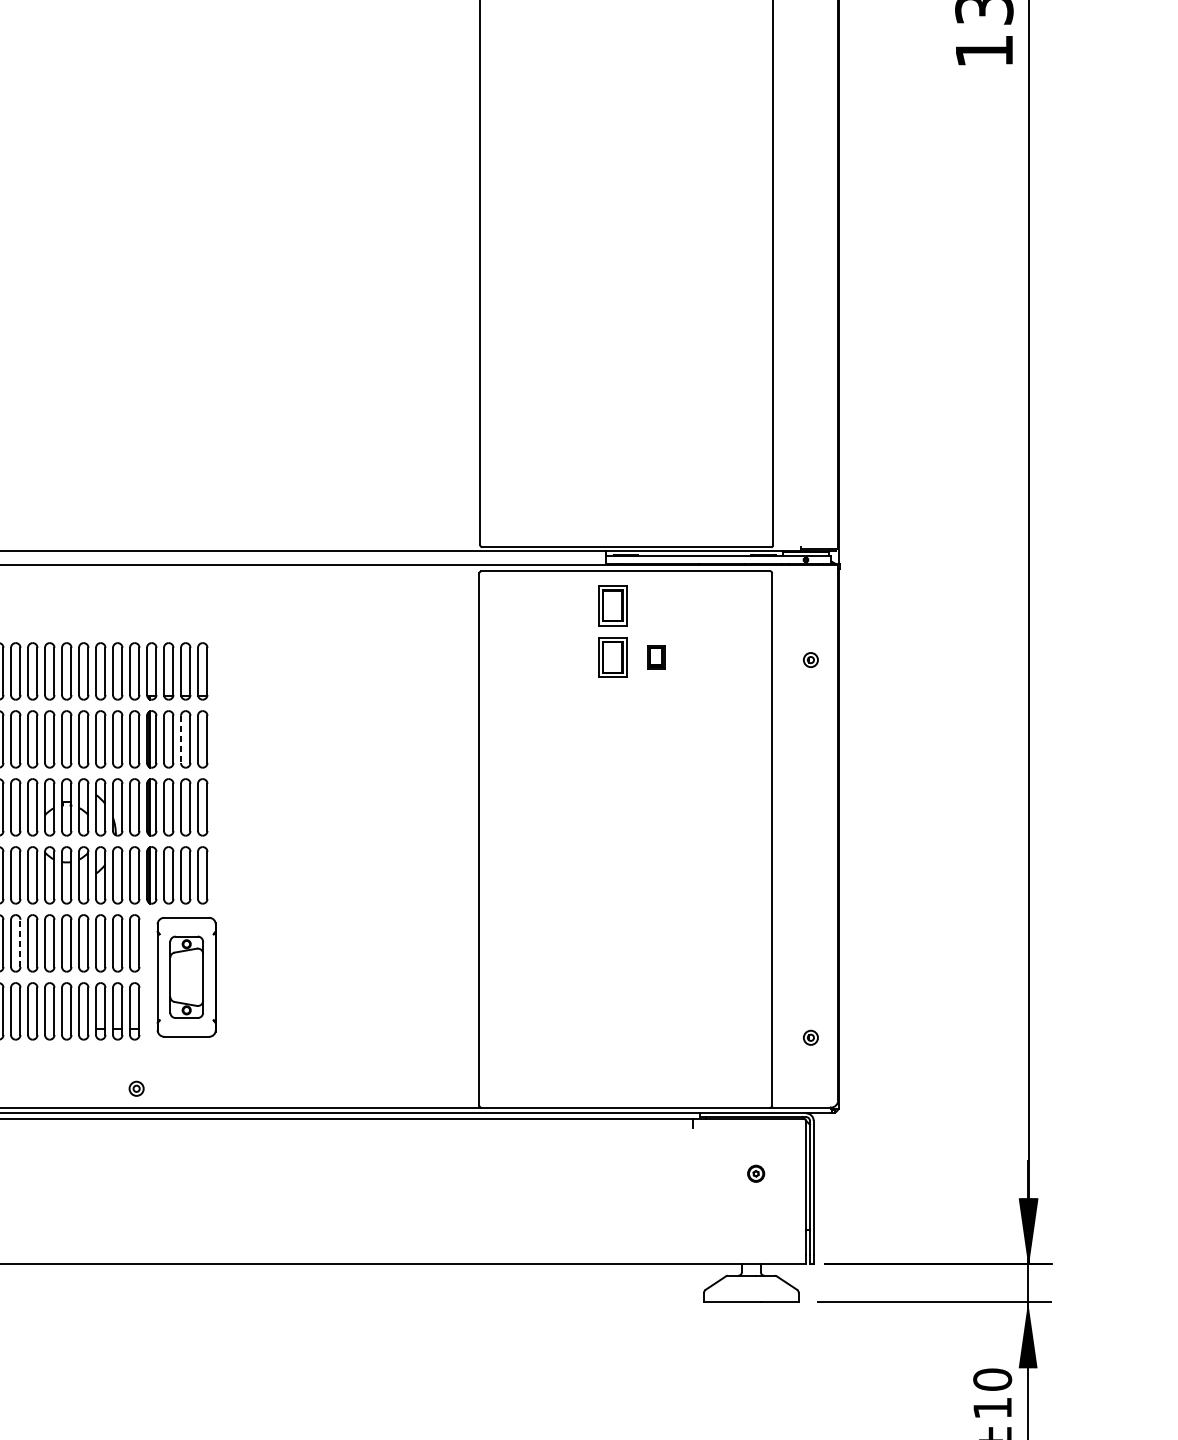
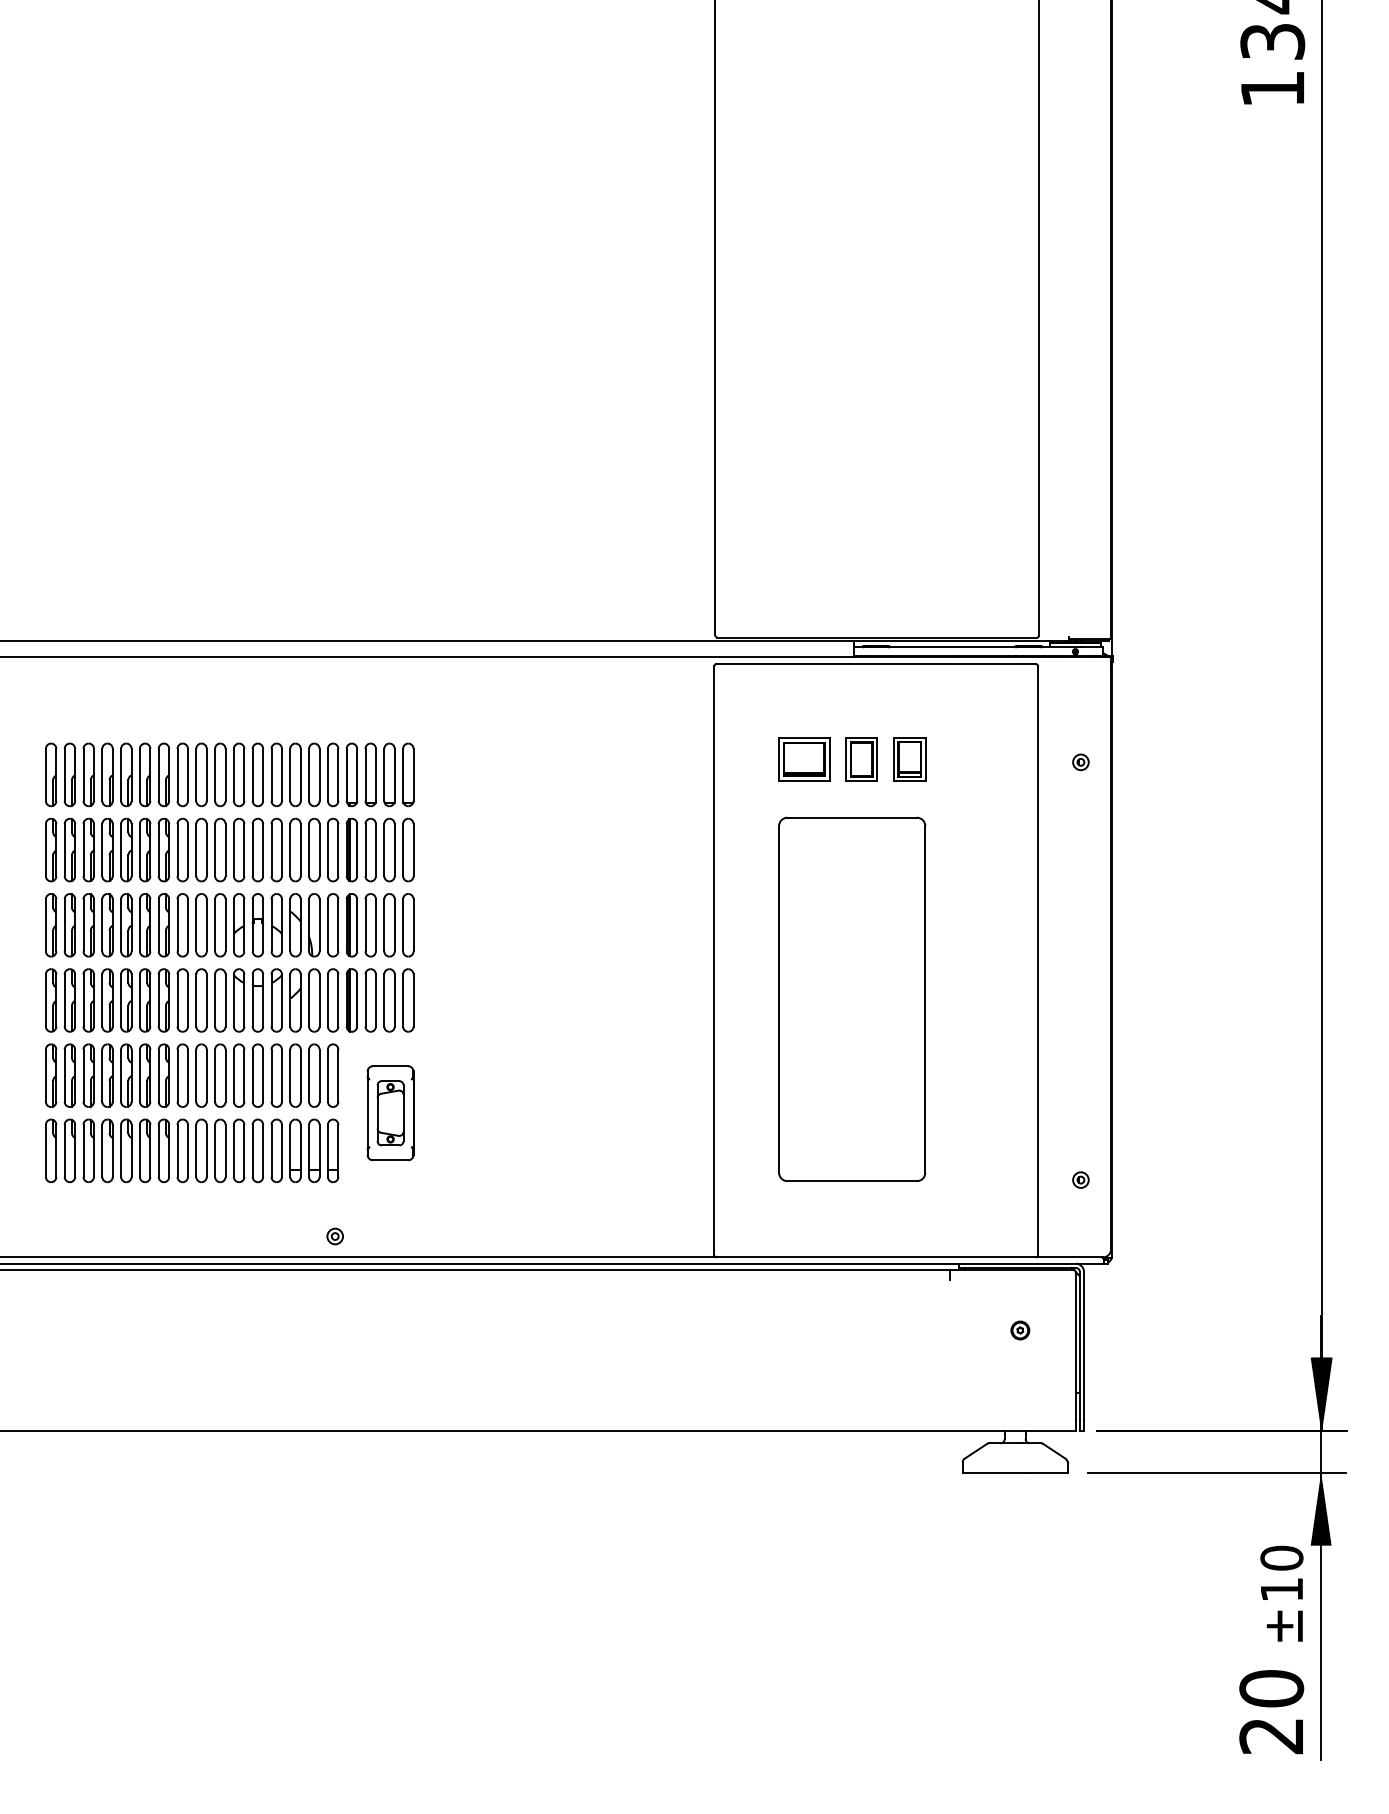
part: (612, 605) -> (861, 702), removed
part: (560, 657) -> (804, 759), added
part: (655, 657) -> (909, 759), size x1.67
line: (181, 739) -> (384, 850), dashed -> solid
part: (604, 873) -> (852, 998), added
line: (20, 943) -> (206, 1075), dashed -> solid
part: (186, 977) -> (390, 1113), size x0.71

